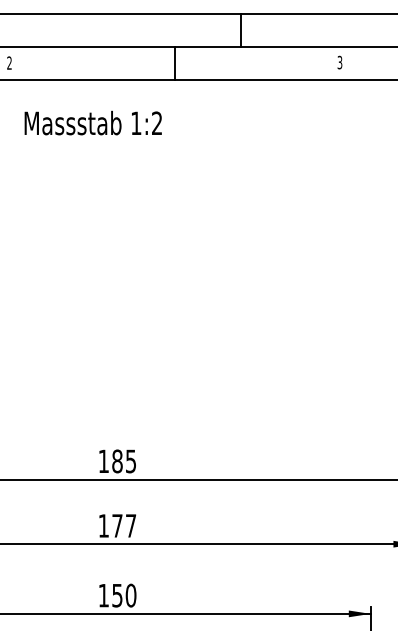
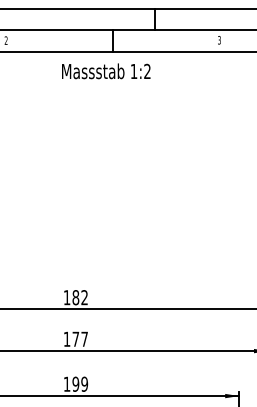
text: (93, 123) -> (106, 71), moved
text: (130, 461) -> (84, 297), 185 -> 182
text: (123, 594) -> (79, 383), 150 -> 199

